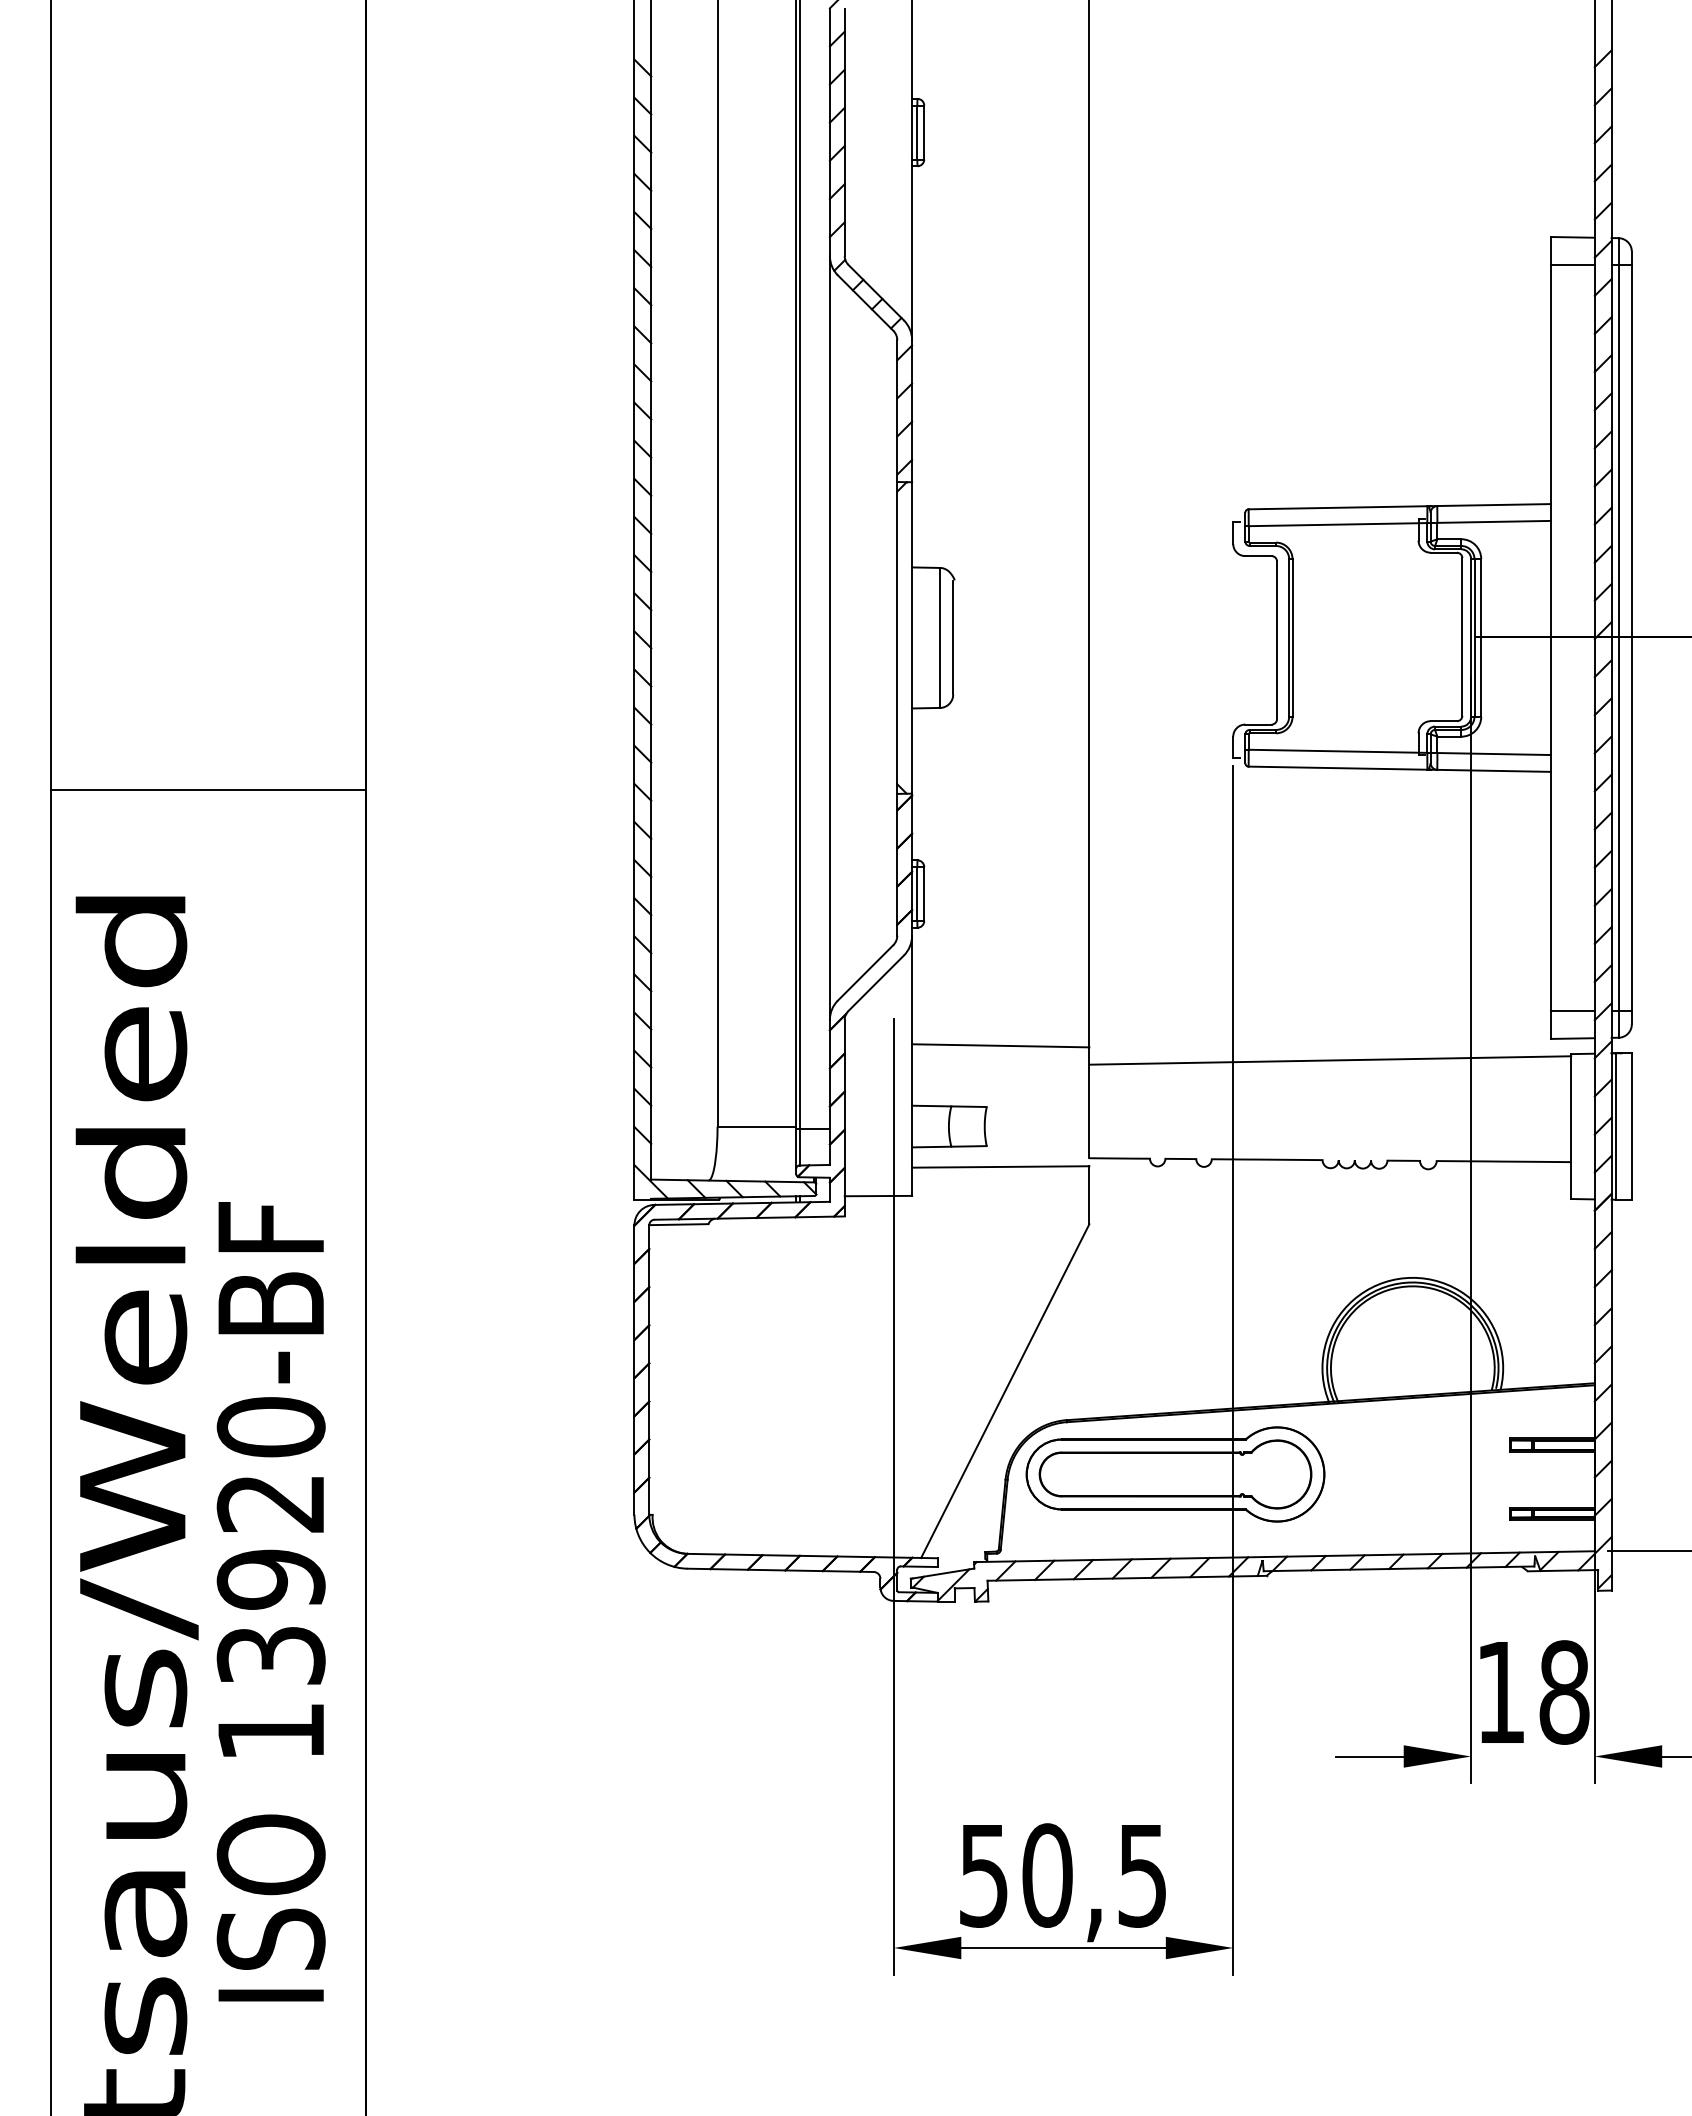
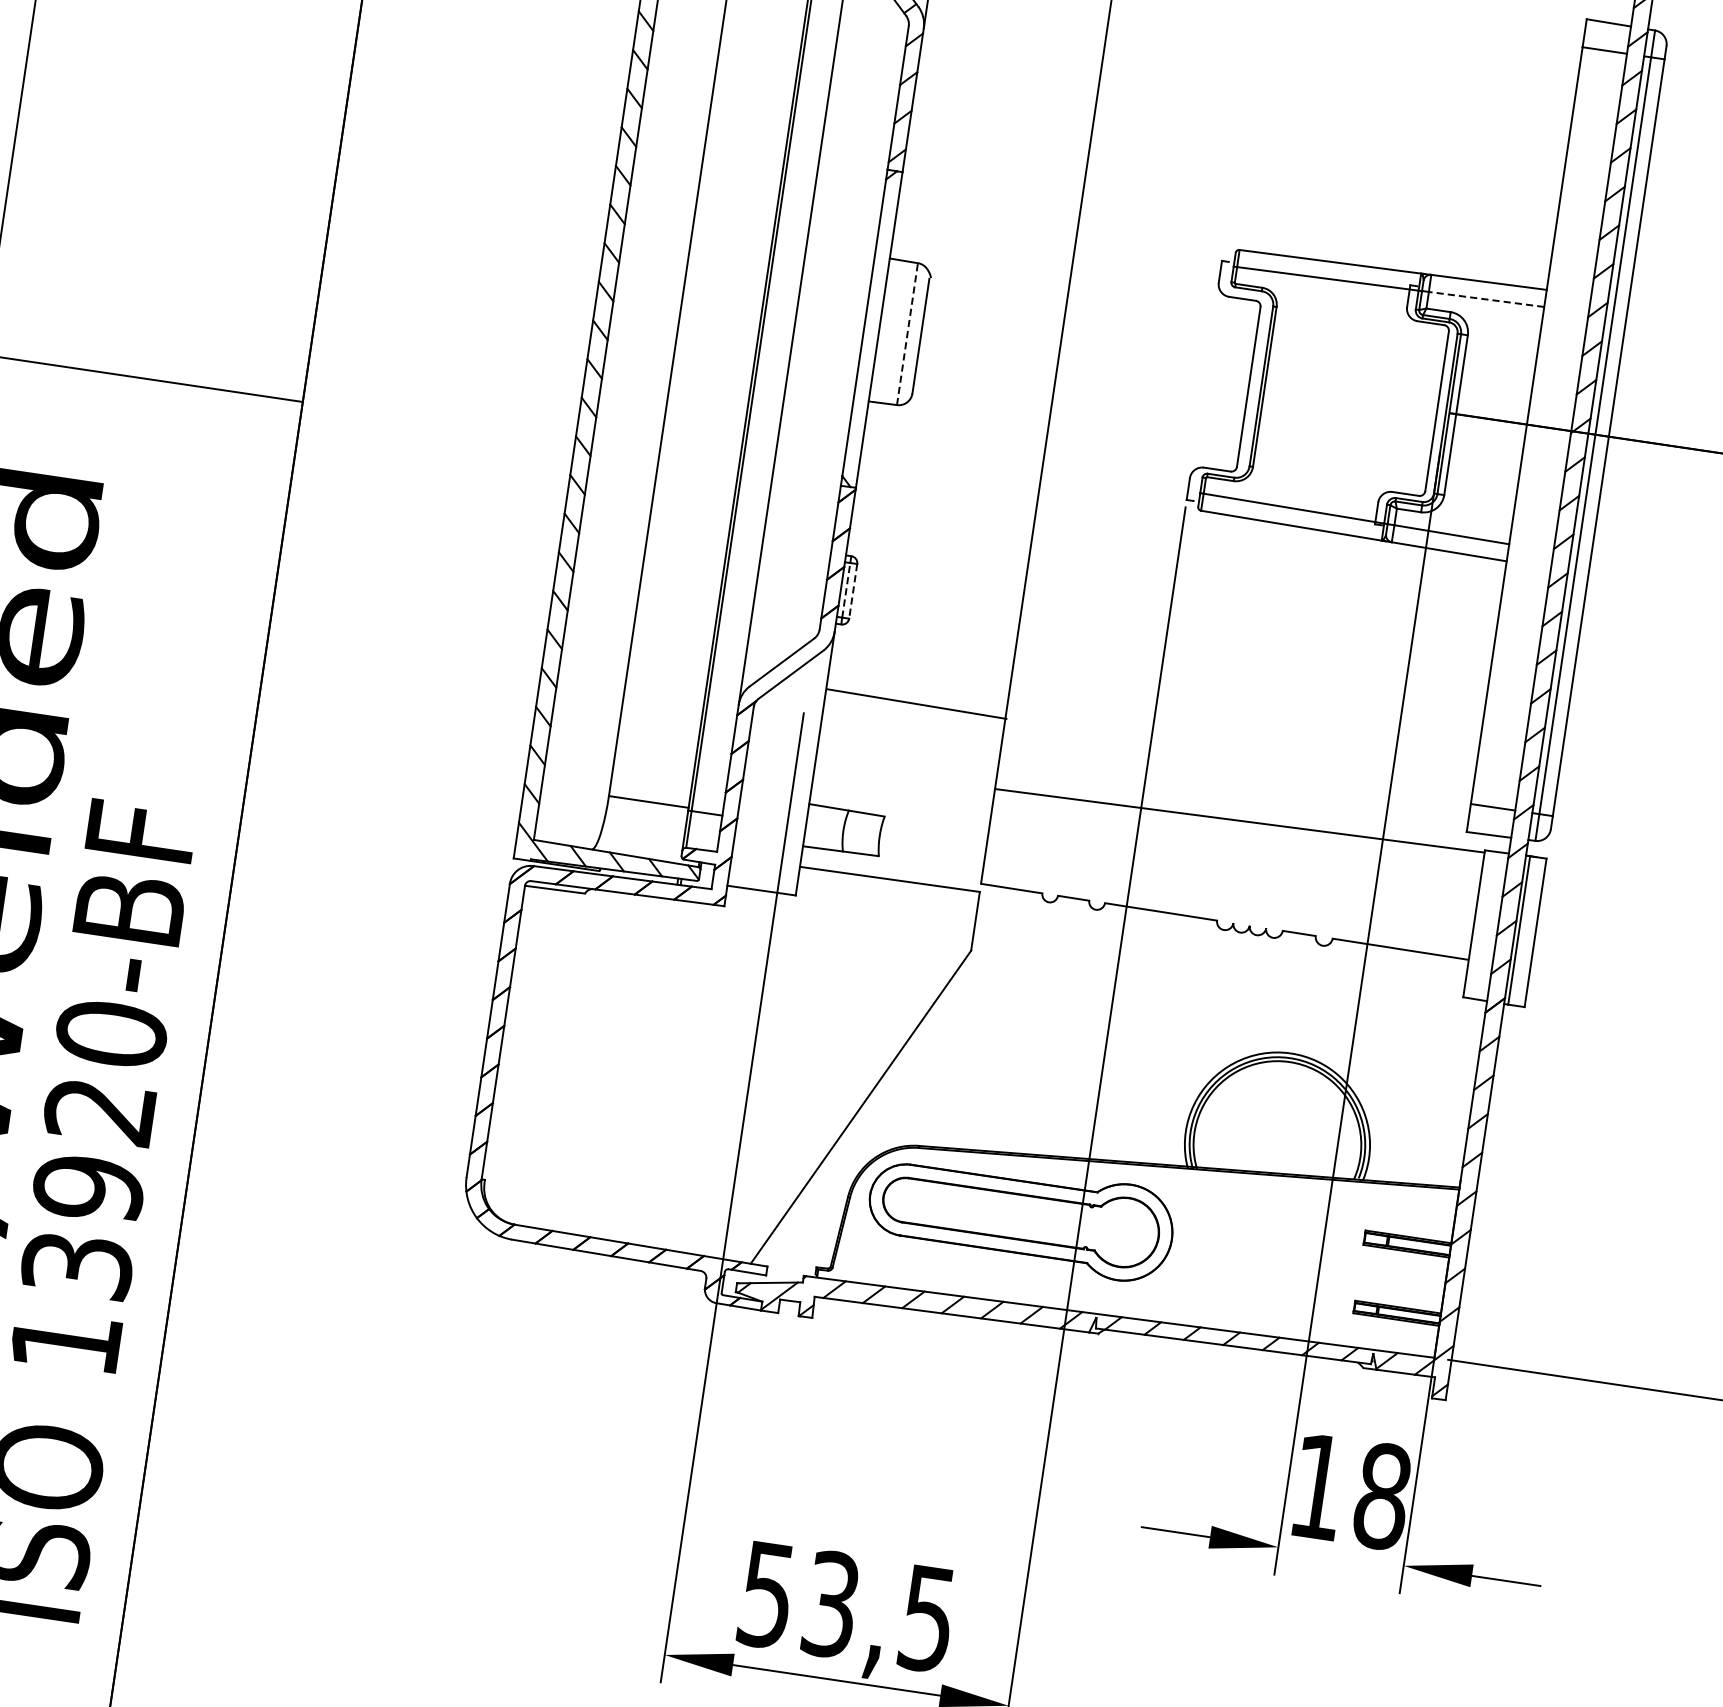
line: (1494, 521) -> (1486, 299), solid -> dashed
line: (939, 637) -> (907, 333), solid -> dashed
line: (917, 894) -> (846, 590), solid -> dashed
line: (924, 894) -> (853, 591), solid -> dashed
line: (1000, 1045) -> (916, 703), moved
text: (1047, 1875) -> (831, 1604), 50,5 -> 53,5

